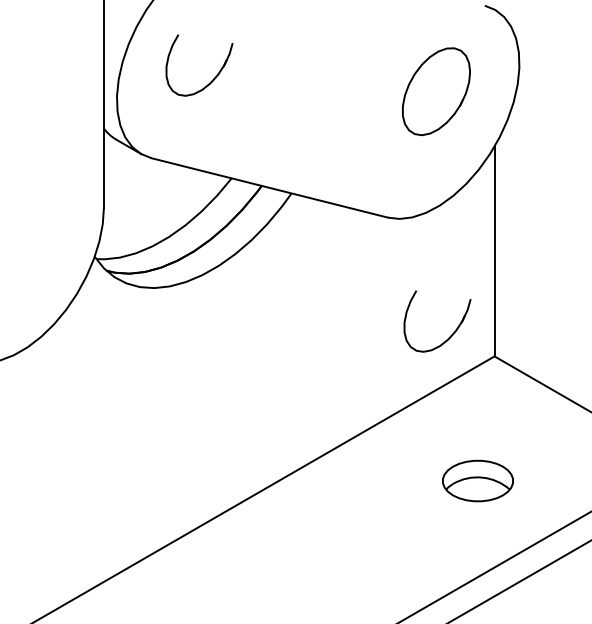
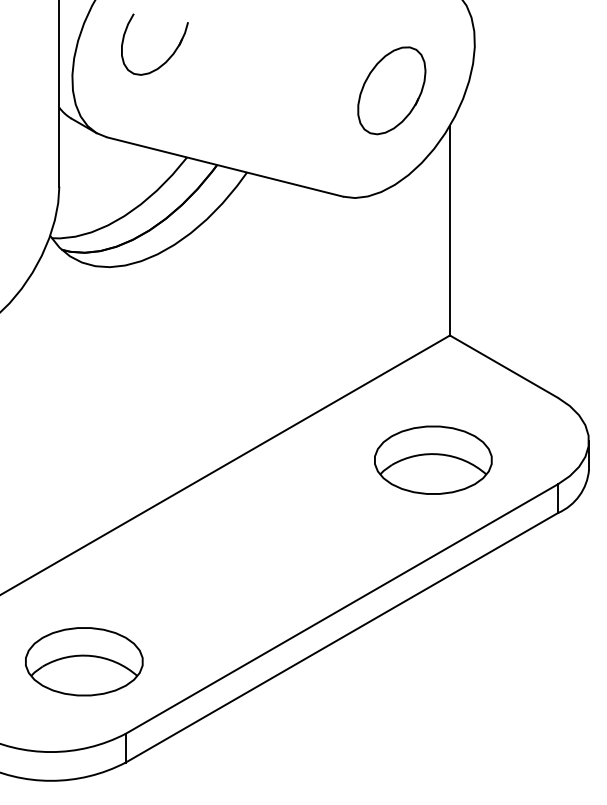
part: (436, 91) -> (391, 90), moved
part: (452, 333) -> (407, 312), removed
part: (478, 480) -> (433, 459), size x1.67

